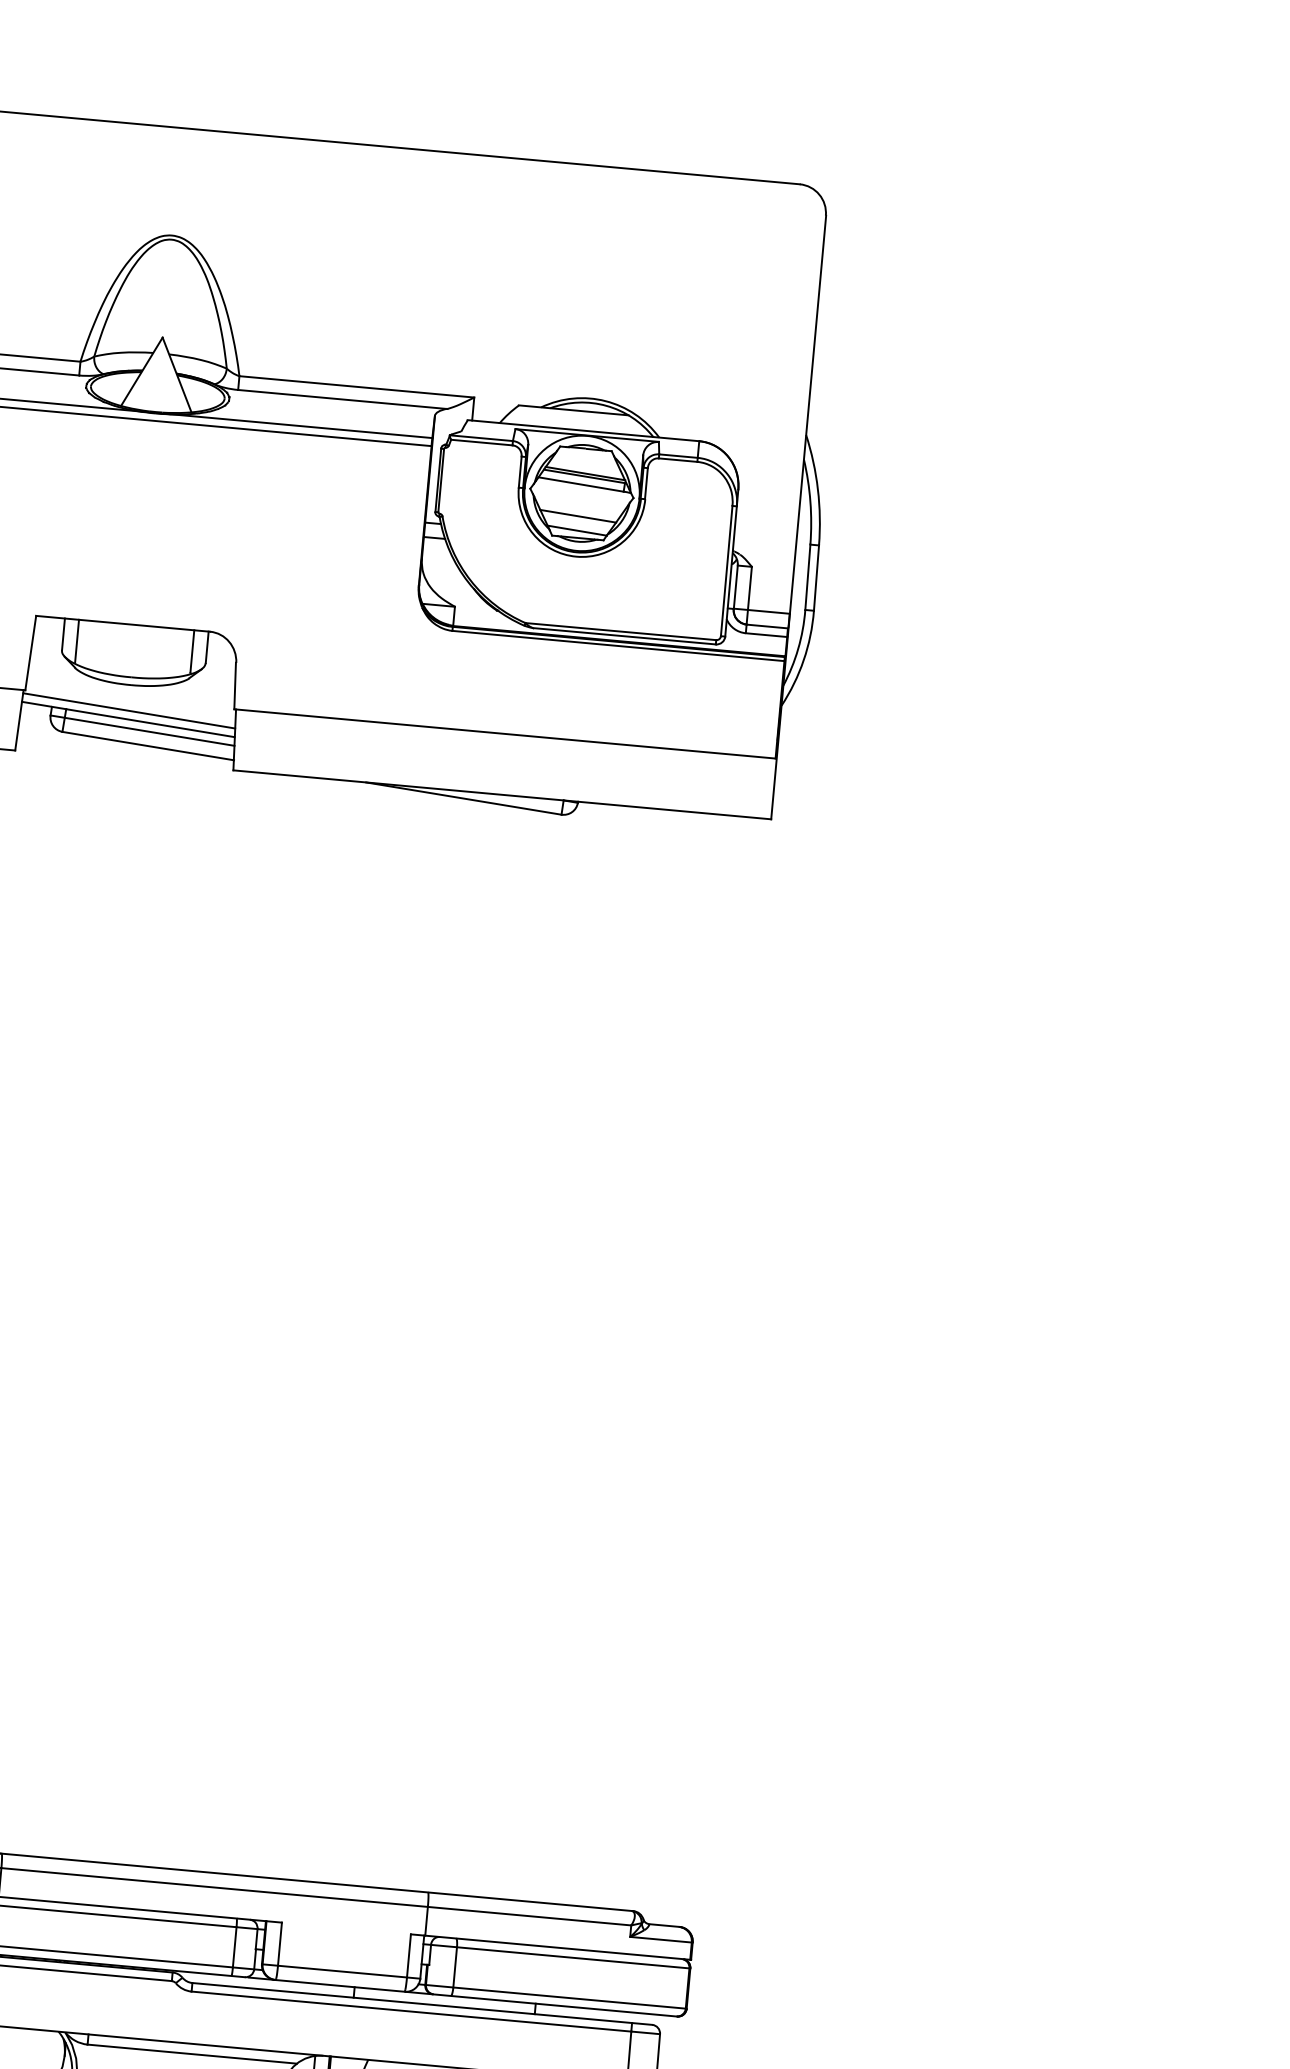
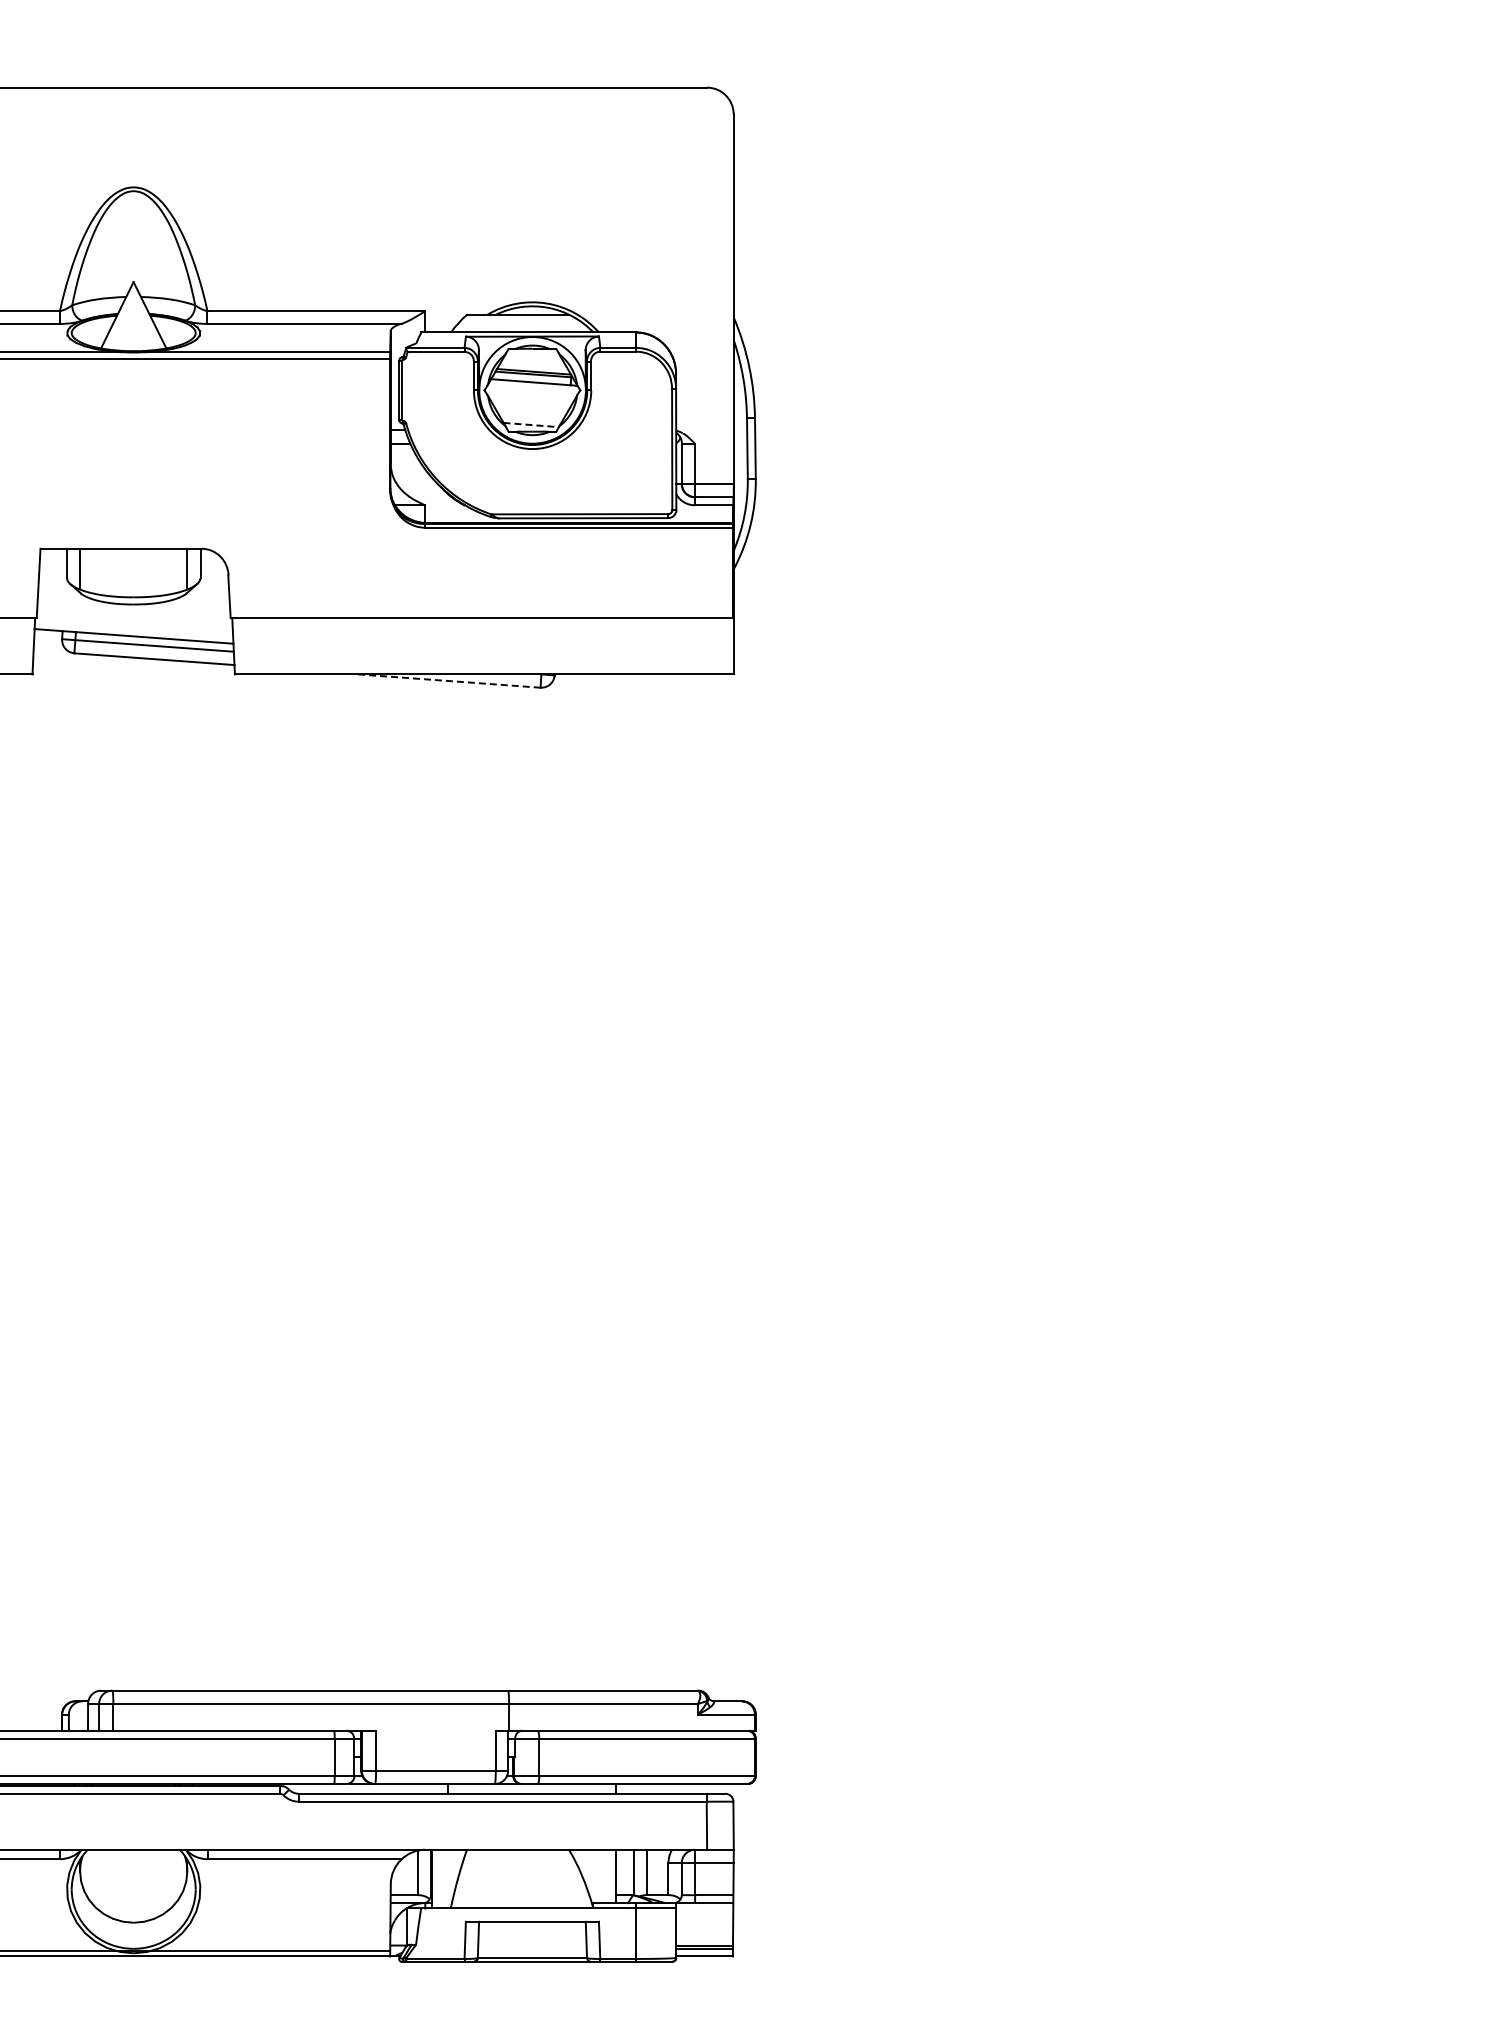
line: (577, 516) -> (530, 411), removed
line: (577, 531) -> (531, 425), solid -> dashed
line: (129, 711) -> (134, 628), removed
line: (463, 799) -> (449, 681), solid -> dashed

